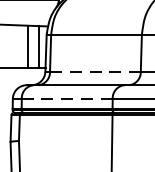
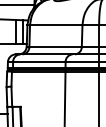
line: (96, 71) -> (56, 46), dashed -> solid
line: (65, 99) -> (38, 62), dashed -> solid

